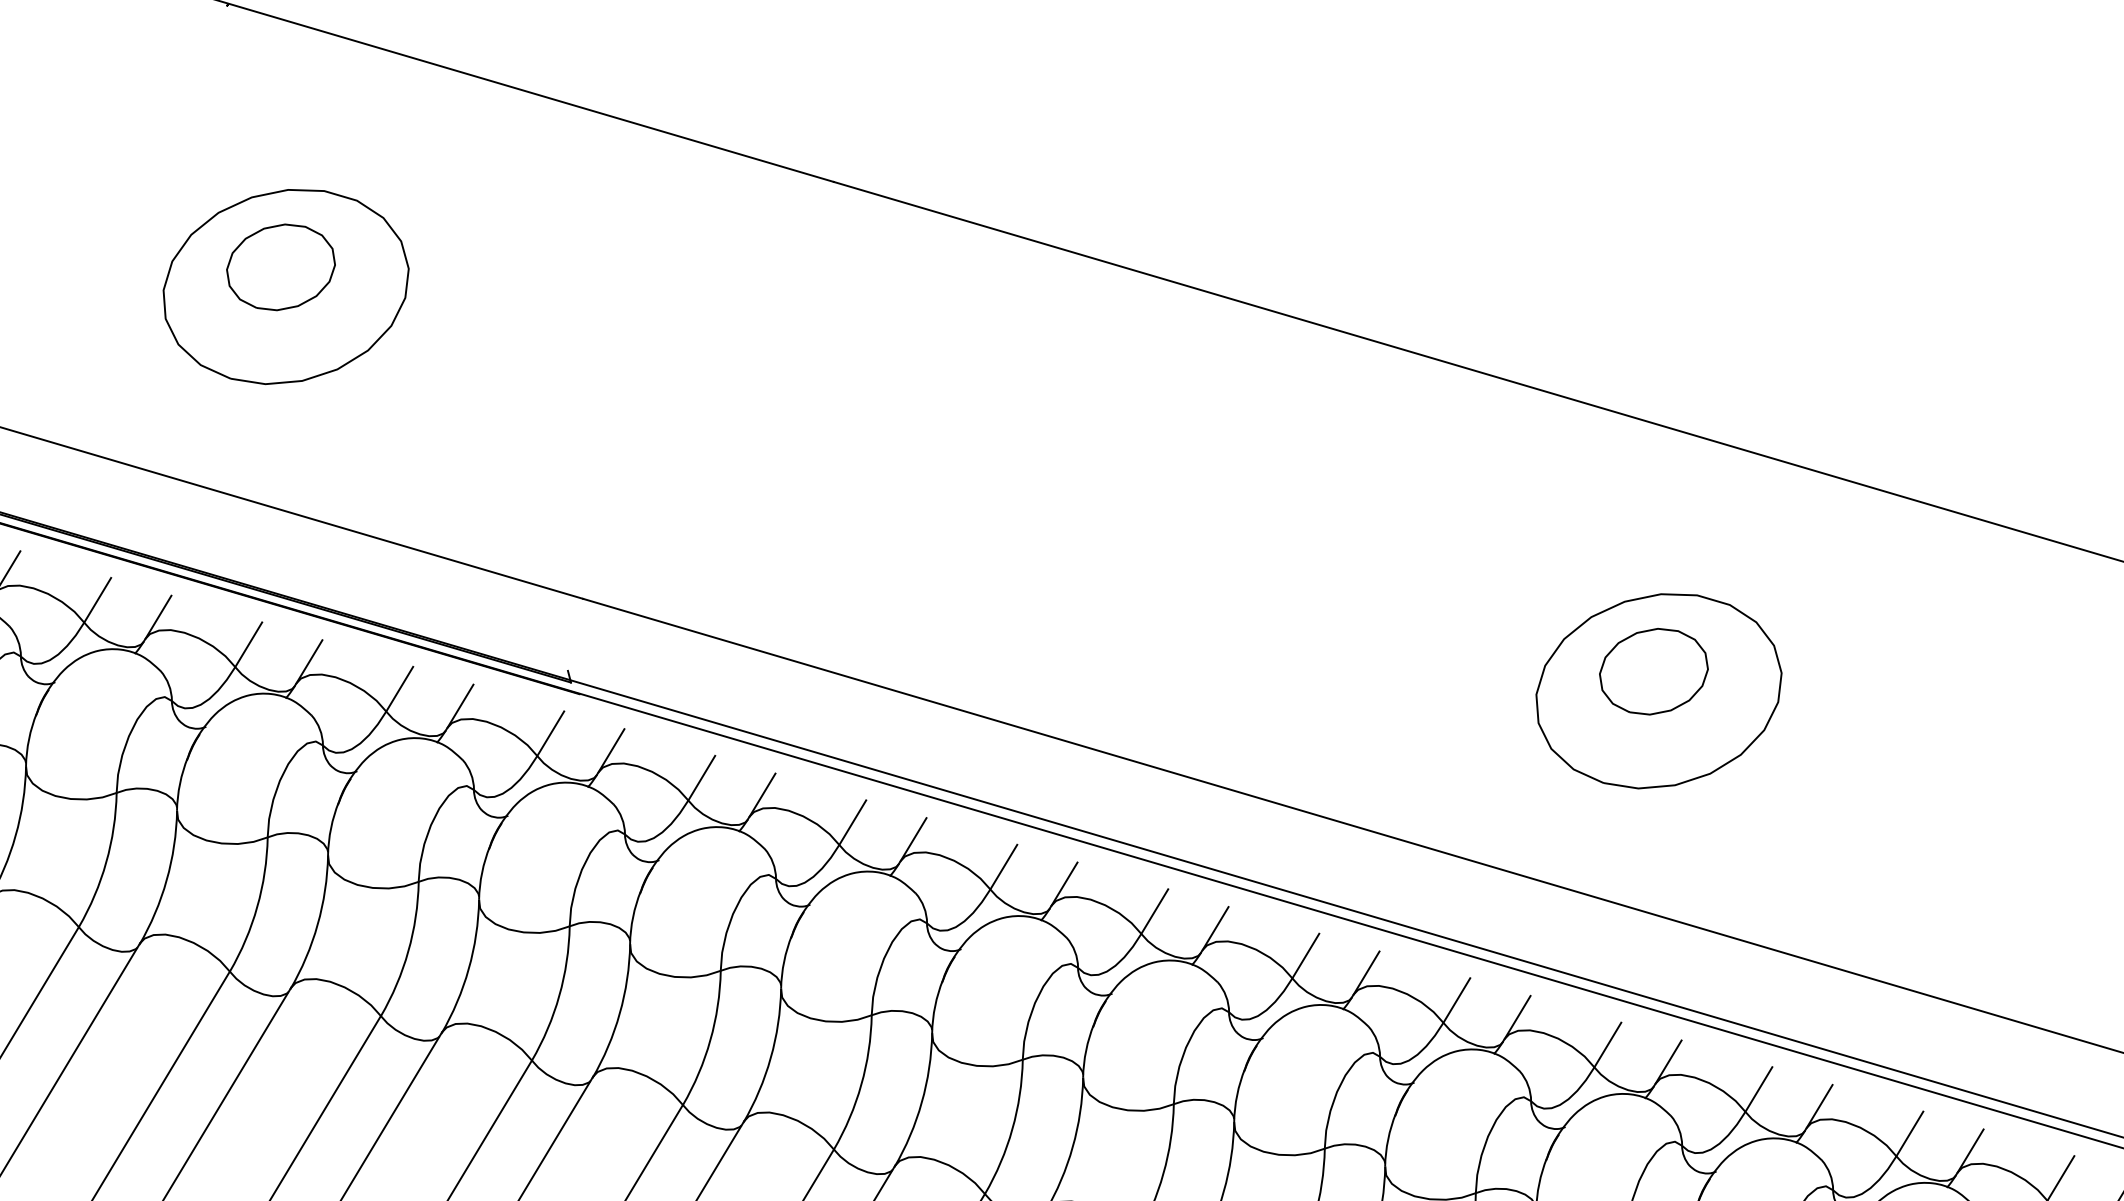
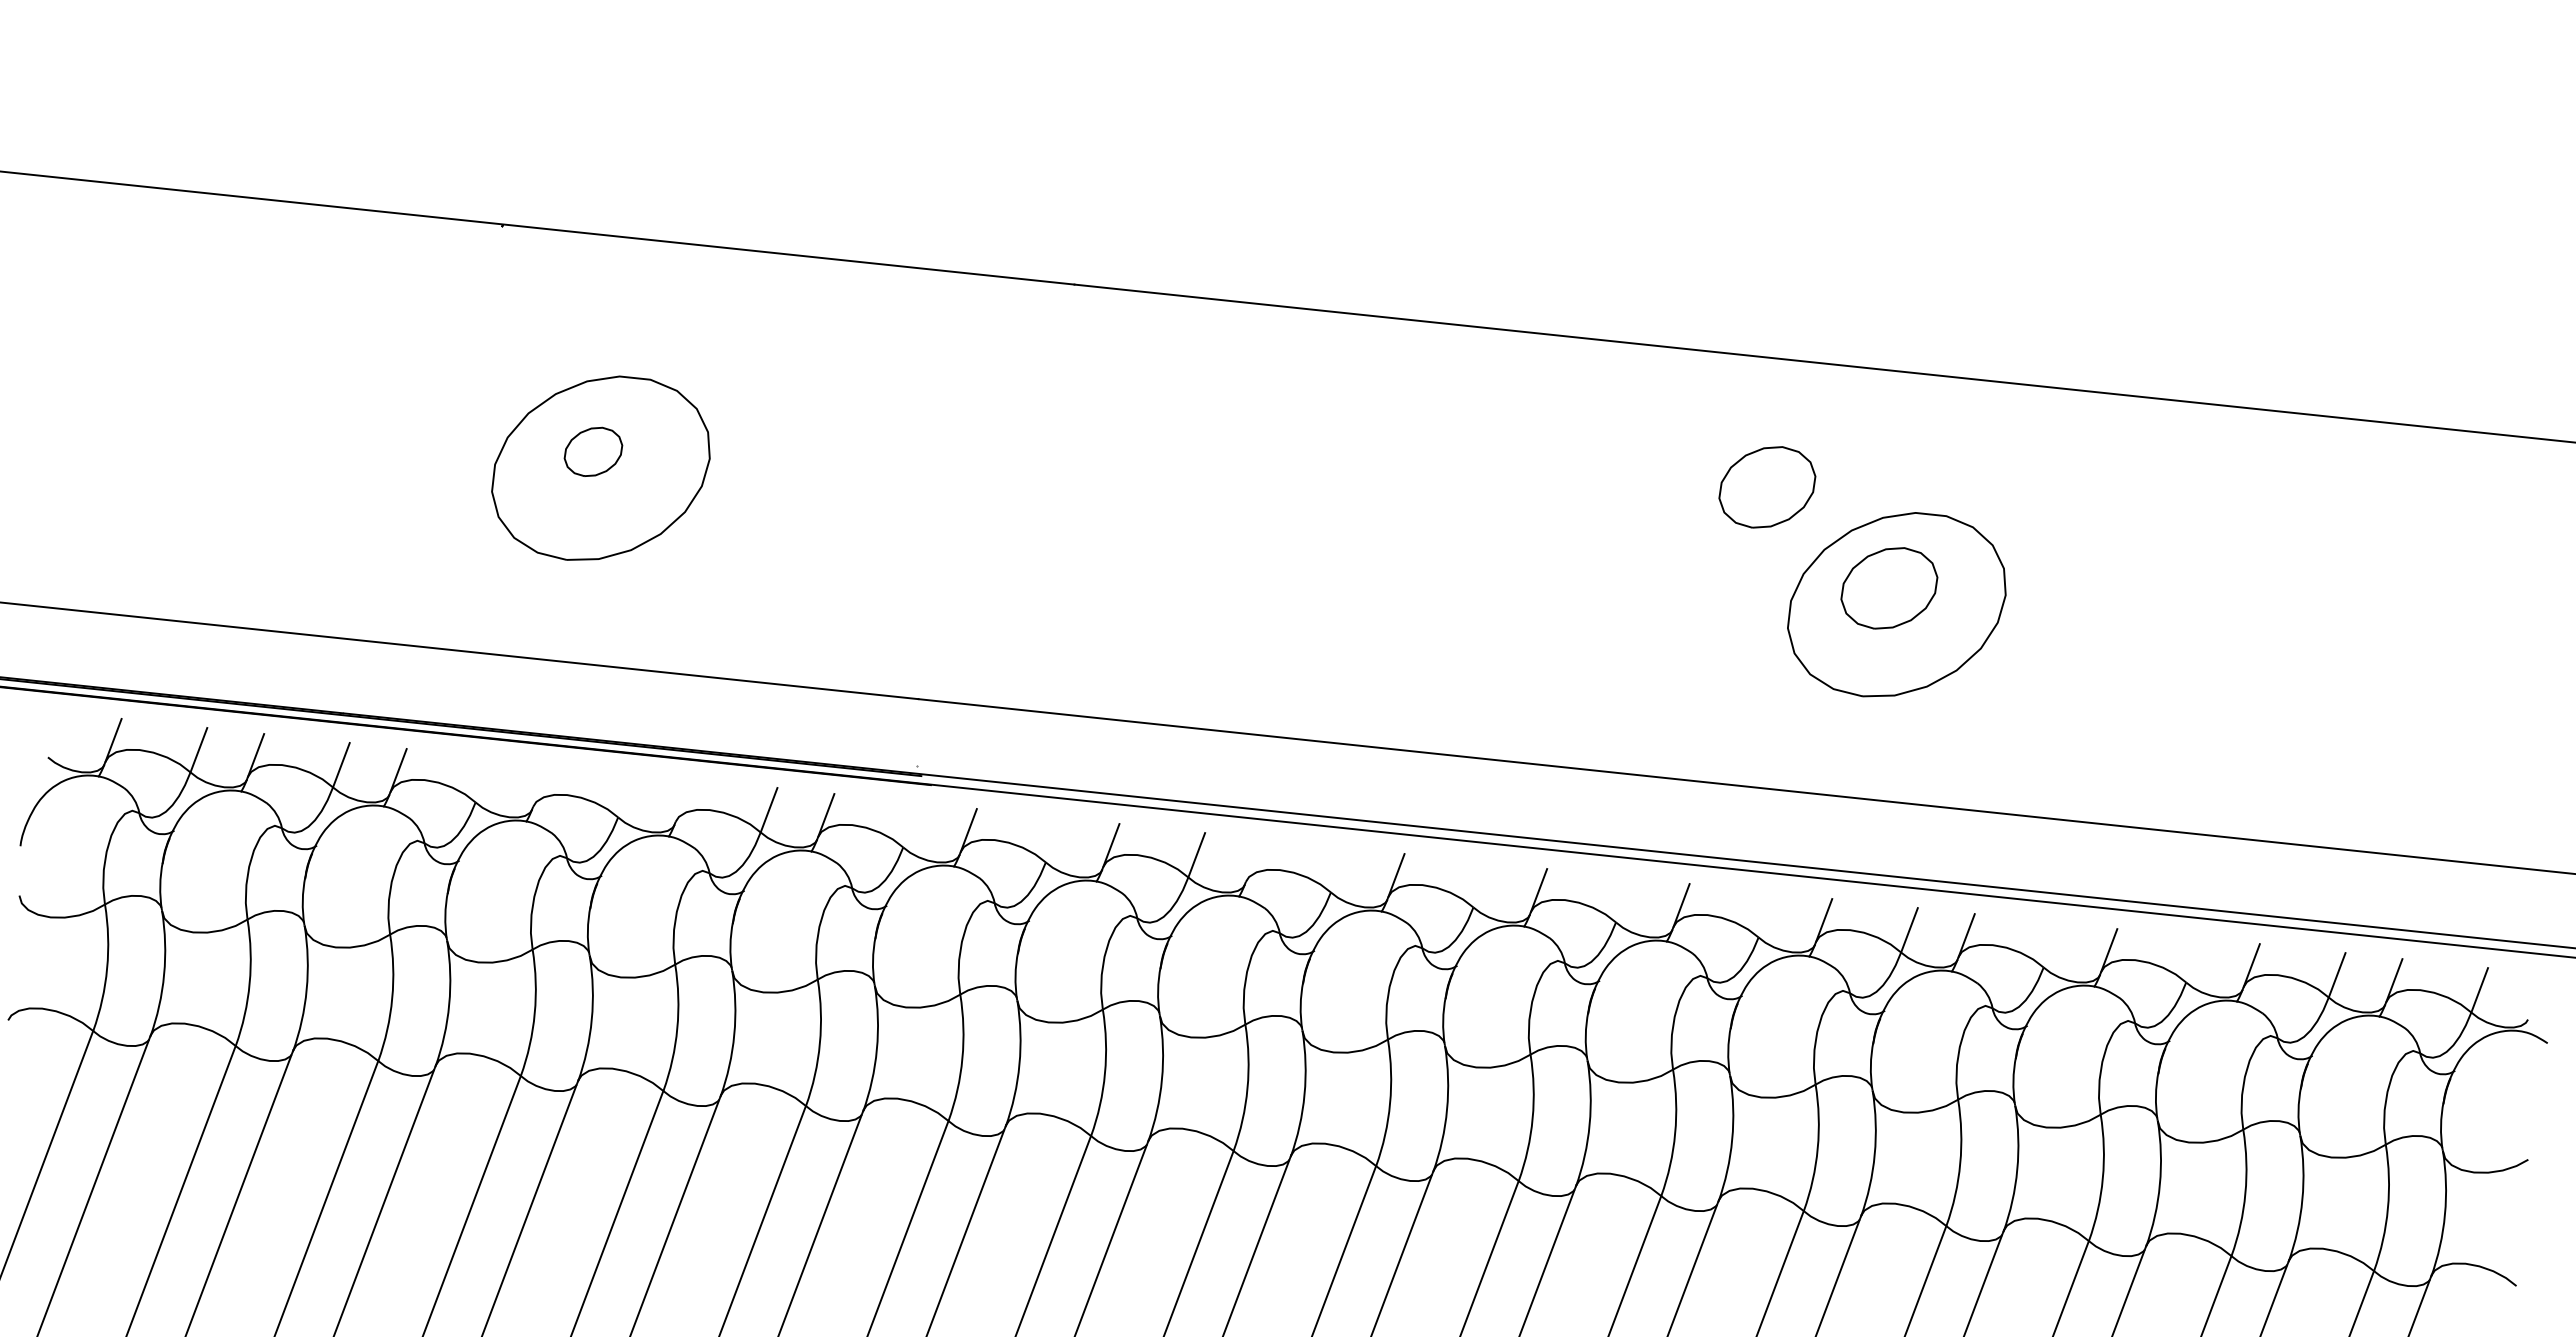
part: (281, 266) -> (593, 451), size x0.6
part: (1542, 538) -> (1767, 487), added
line: (97, 600) -> (483, 780), removed
line: (158, 617) -> (541, 785), removed
line: (248, 645) -> (626, 795), removed
line: (309, 661) -> (683, 800), removed
line: (550, 733) -> (911, 825), removed
line: (700, 778) -> (1053, 840), removed
line: (913, 839) -> (1253, 860), removed
line: (1002, 867) -> (1338, 870), removed
line: (1154, 911) -> (1481, 885), removed
line: (1305, 956) -> (1624, 900), removed
line: (1456, 1000) -> (1766, 915), removed
line: (1758, 1089) -> (2051, 945), removed
line: (1909, 1134) -> (2194, 960), removed

